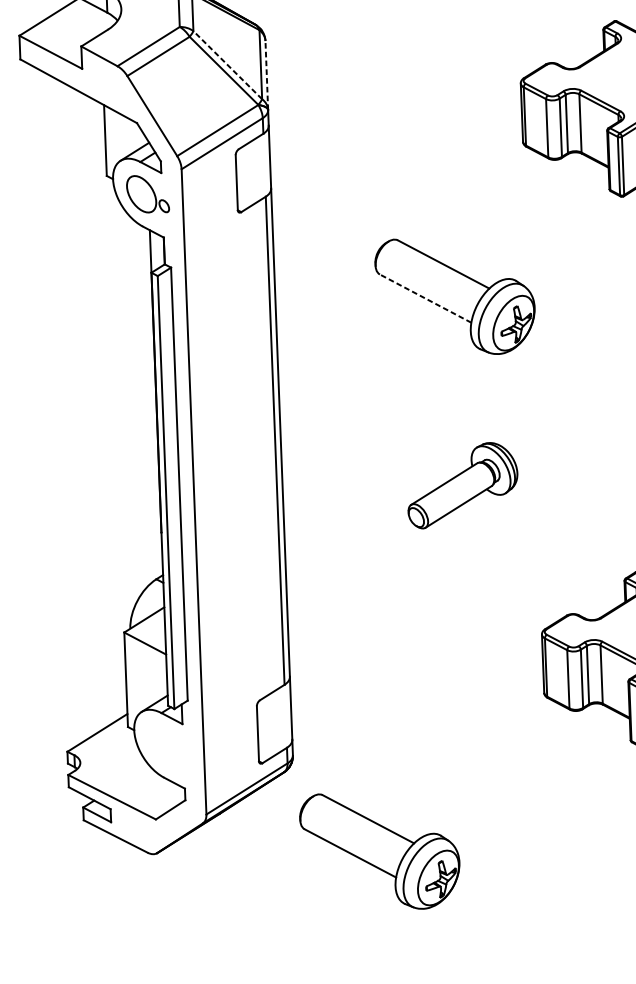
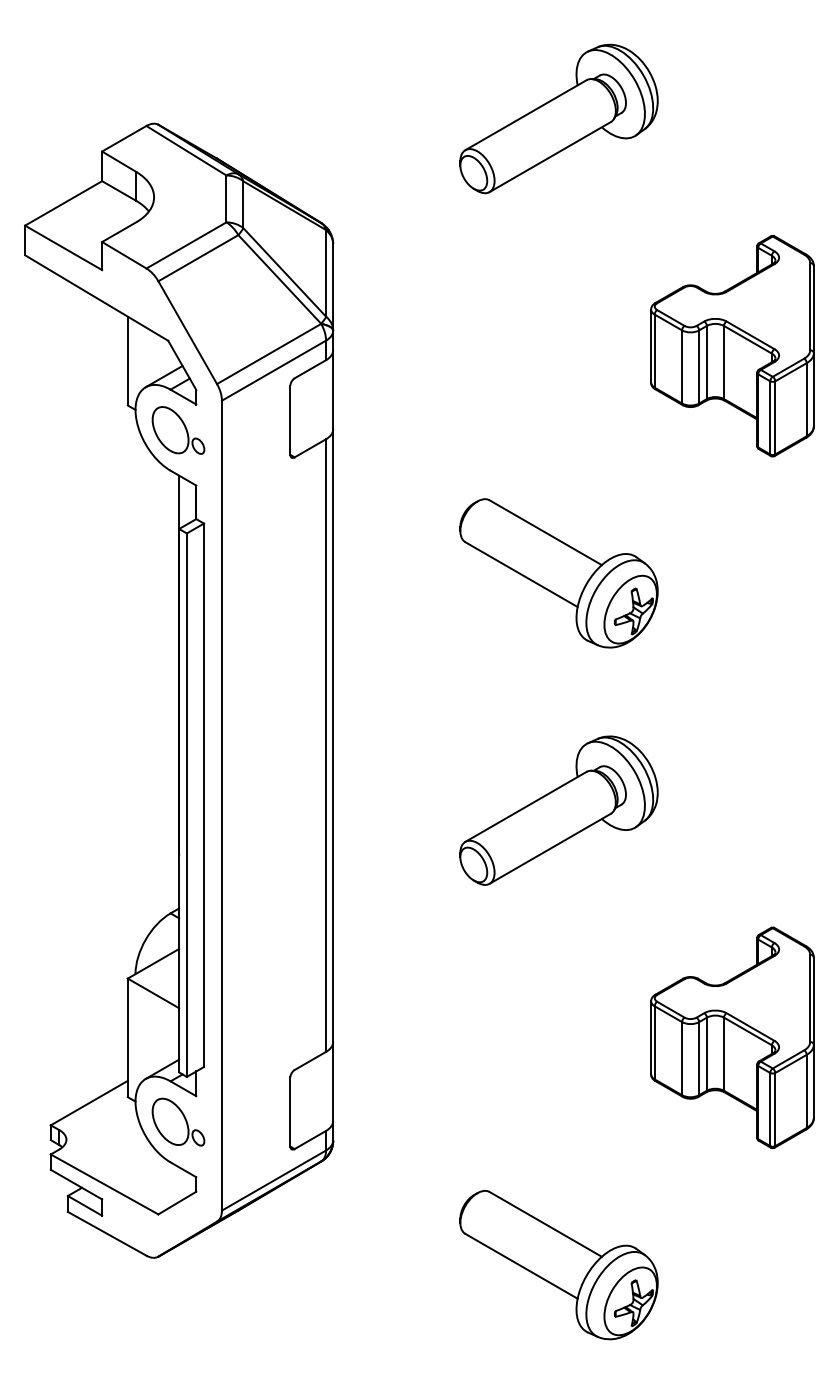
line: (227, 65) -> (284, 272), dashed -> solid
line: (267, 74) -> (333, 286), dashed -> solid
line: (425, 298) -> (521, 574), dashed -> solid
part: (462, 485) -> (558, 810), size x1.43
part: (169, 744) -> (178, 1121), added
part: (379, 851) -> (558, 1265), moved

